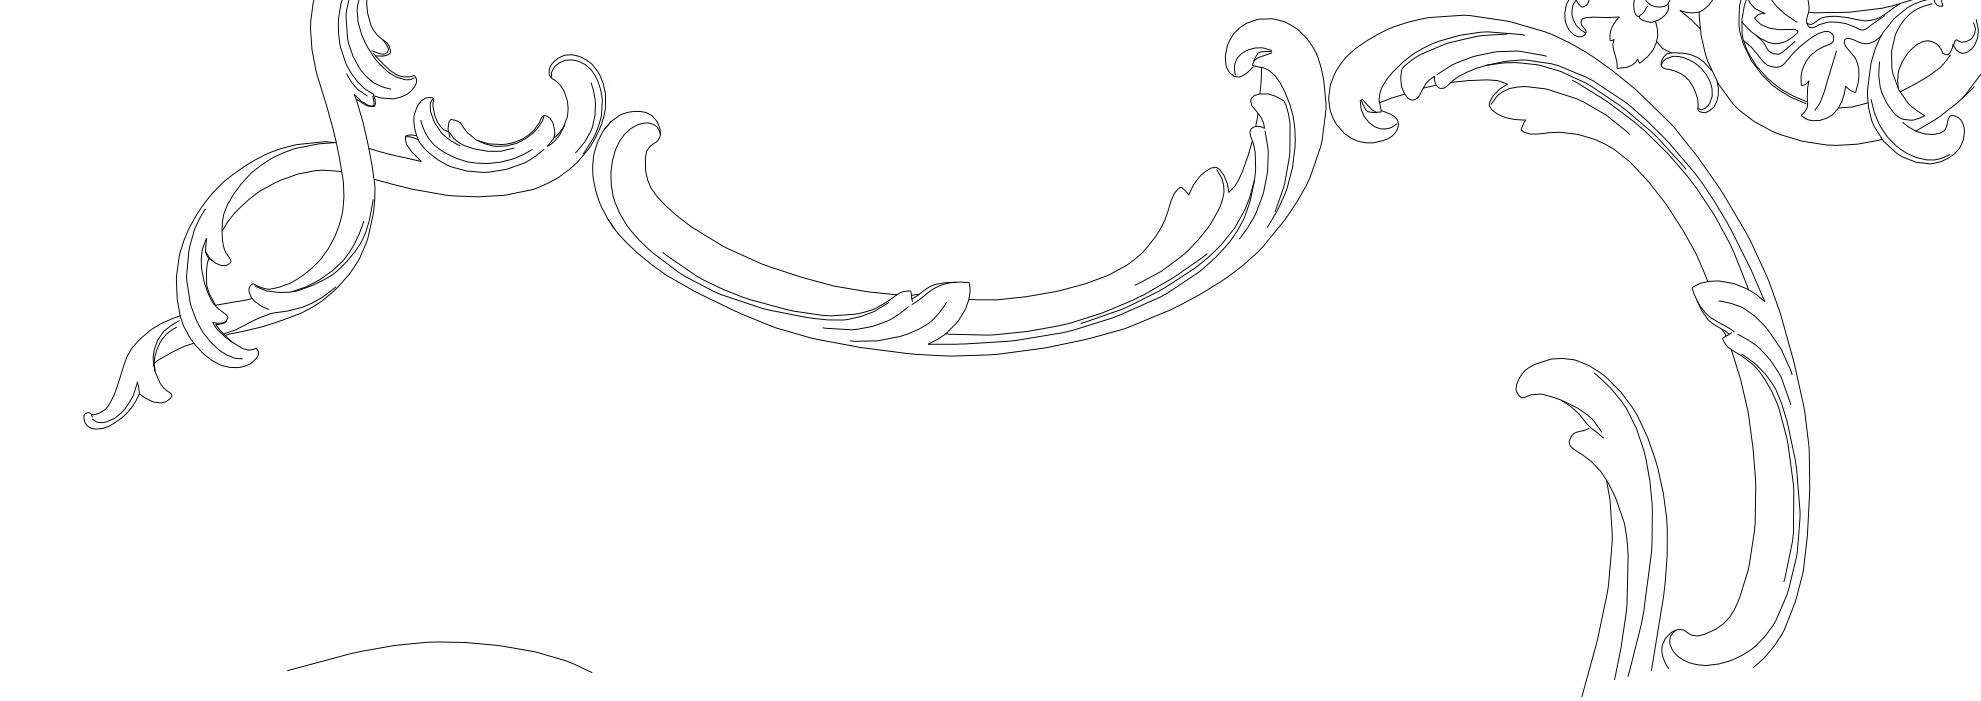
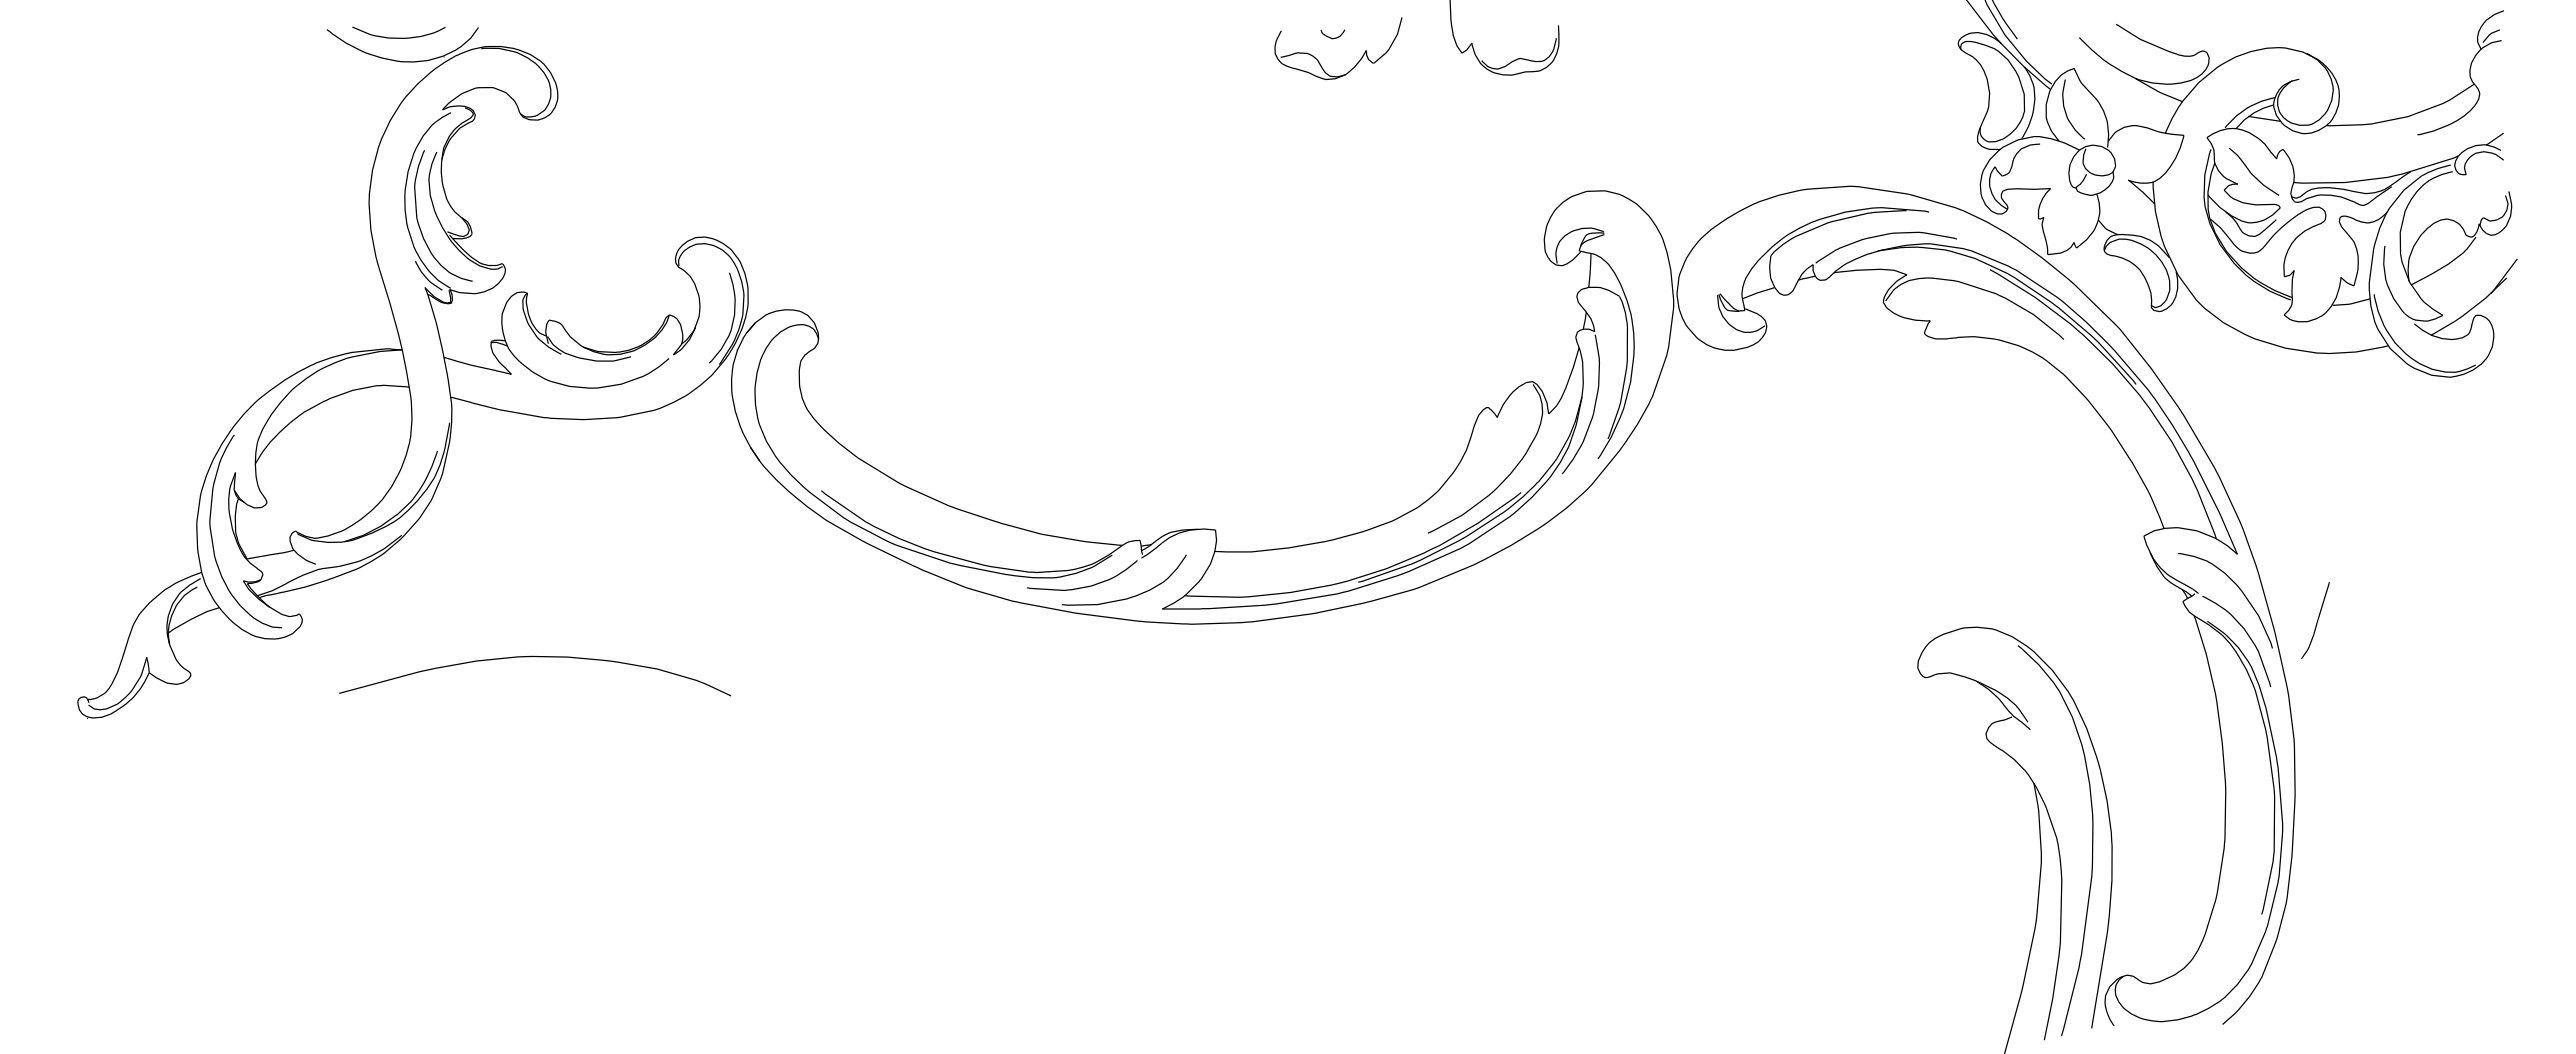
curve: (1827, 79) -> (2317, 619), moved
curve: (471, 161) -> (576, 374), removed
curve: (440, 642) -> (535, 657), moved

